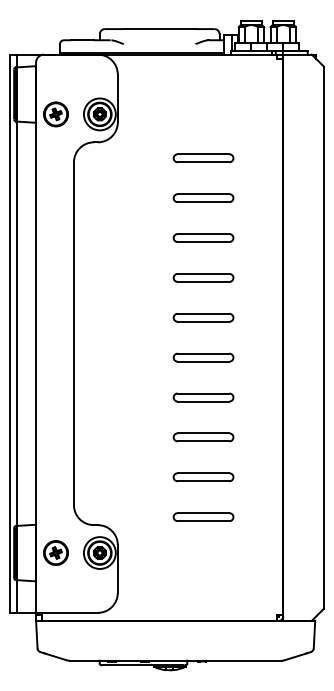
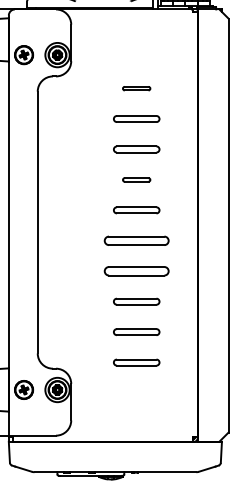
part: (203, 158) -> (136, 88), size x0.6
part: (203, 277) -> (136, 179), size x0.6
part: (203, 357) -> (136, 240), size x1.4
part: (203, 397) -> (136, 271), size x1.4

